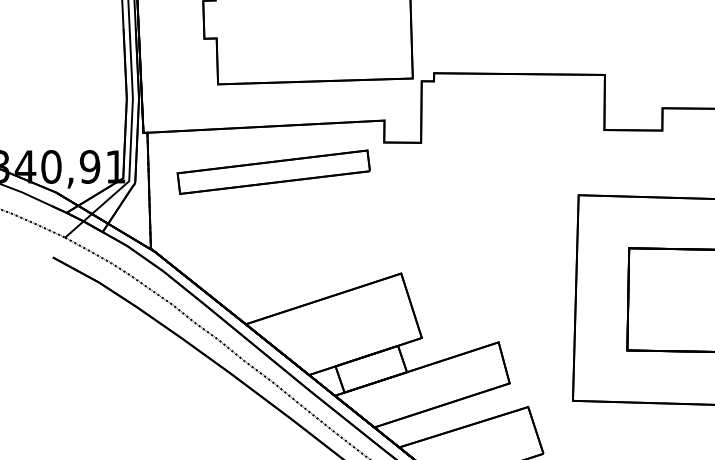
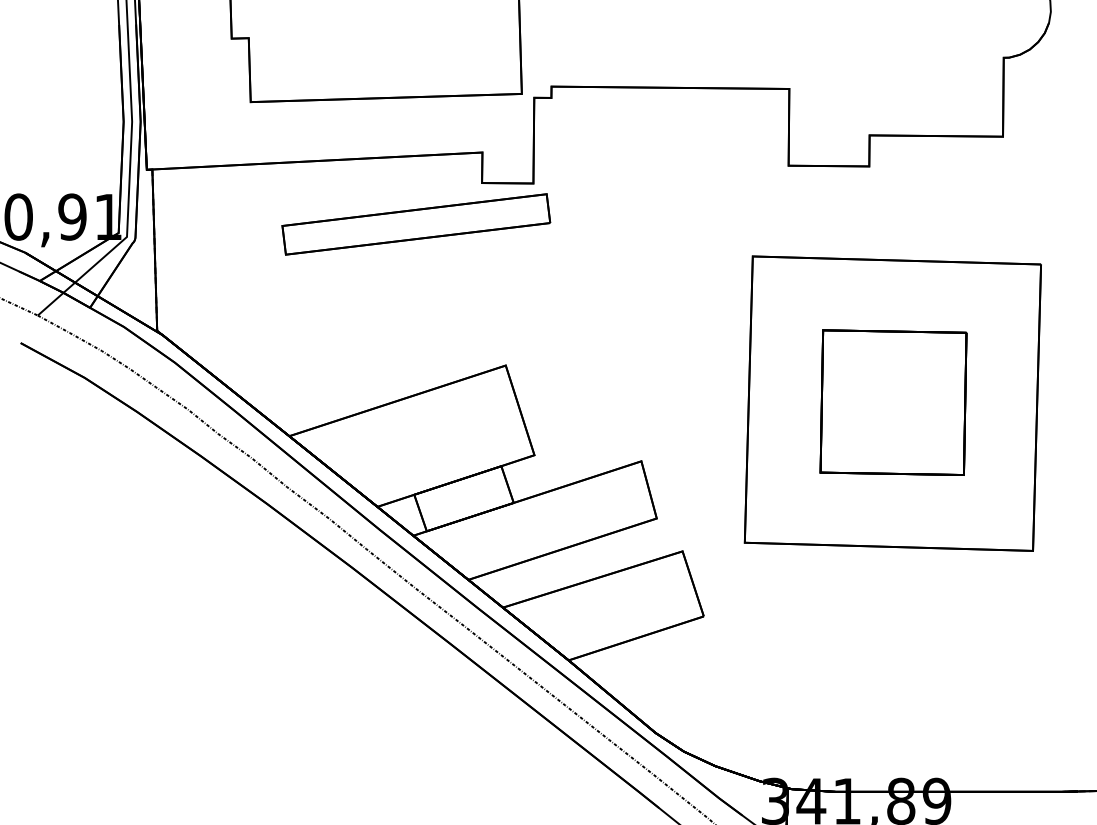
part: (273, 172) -> (416, 224), moved

